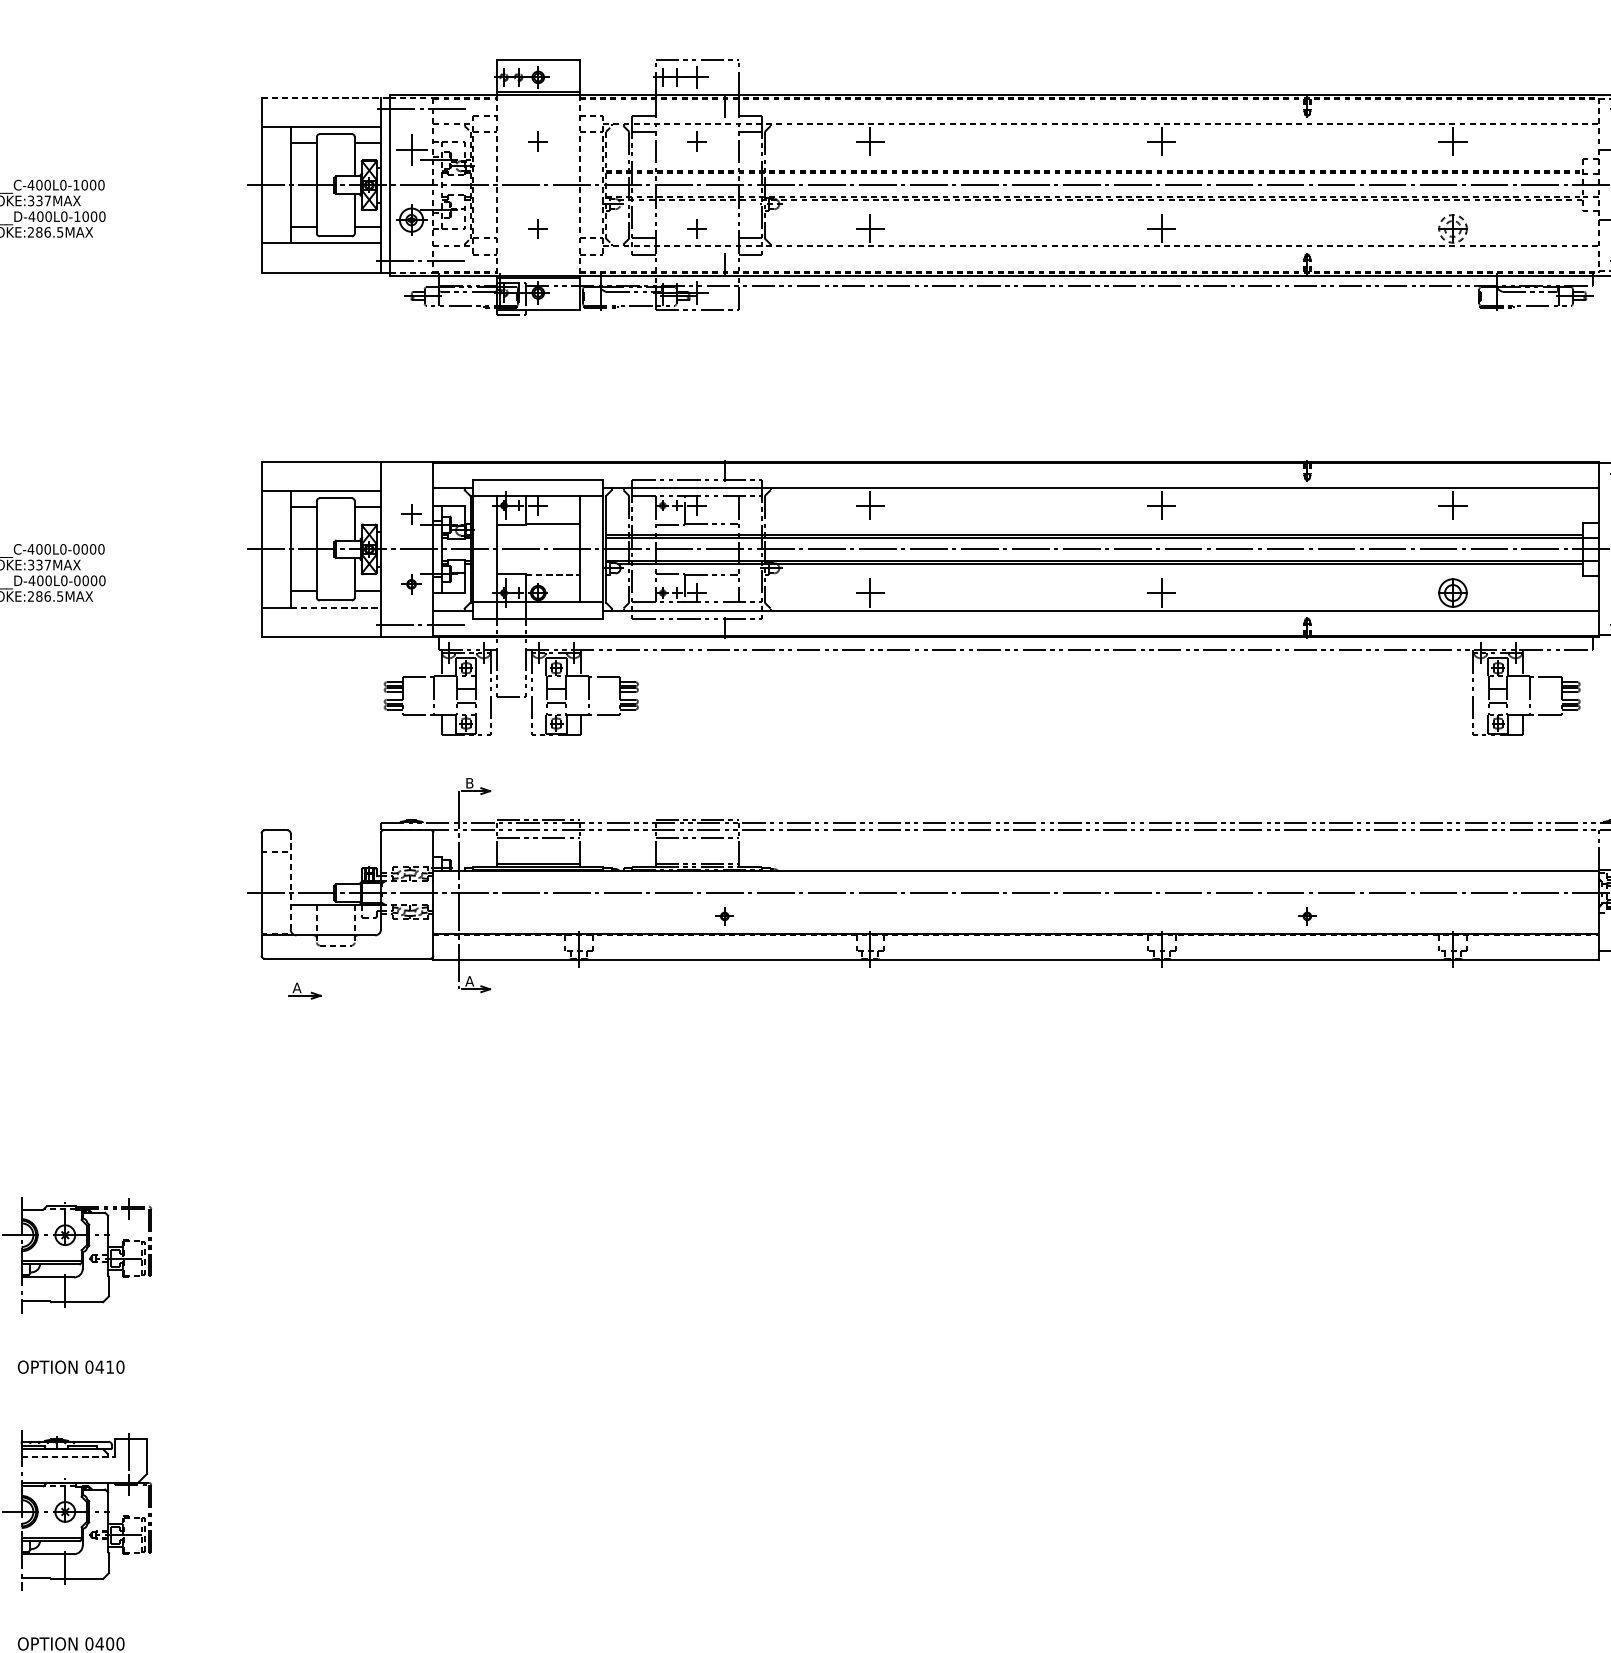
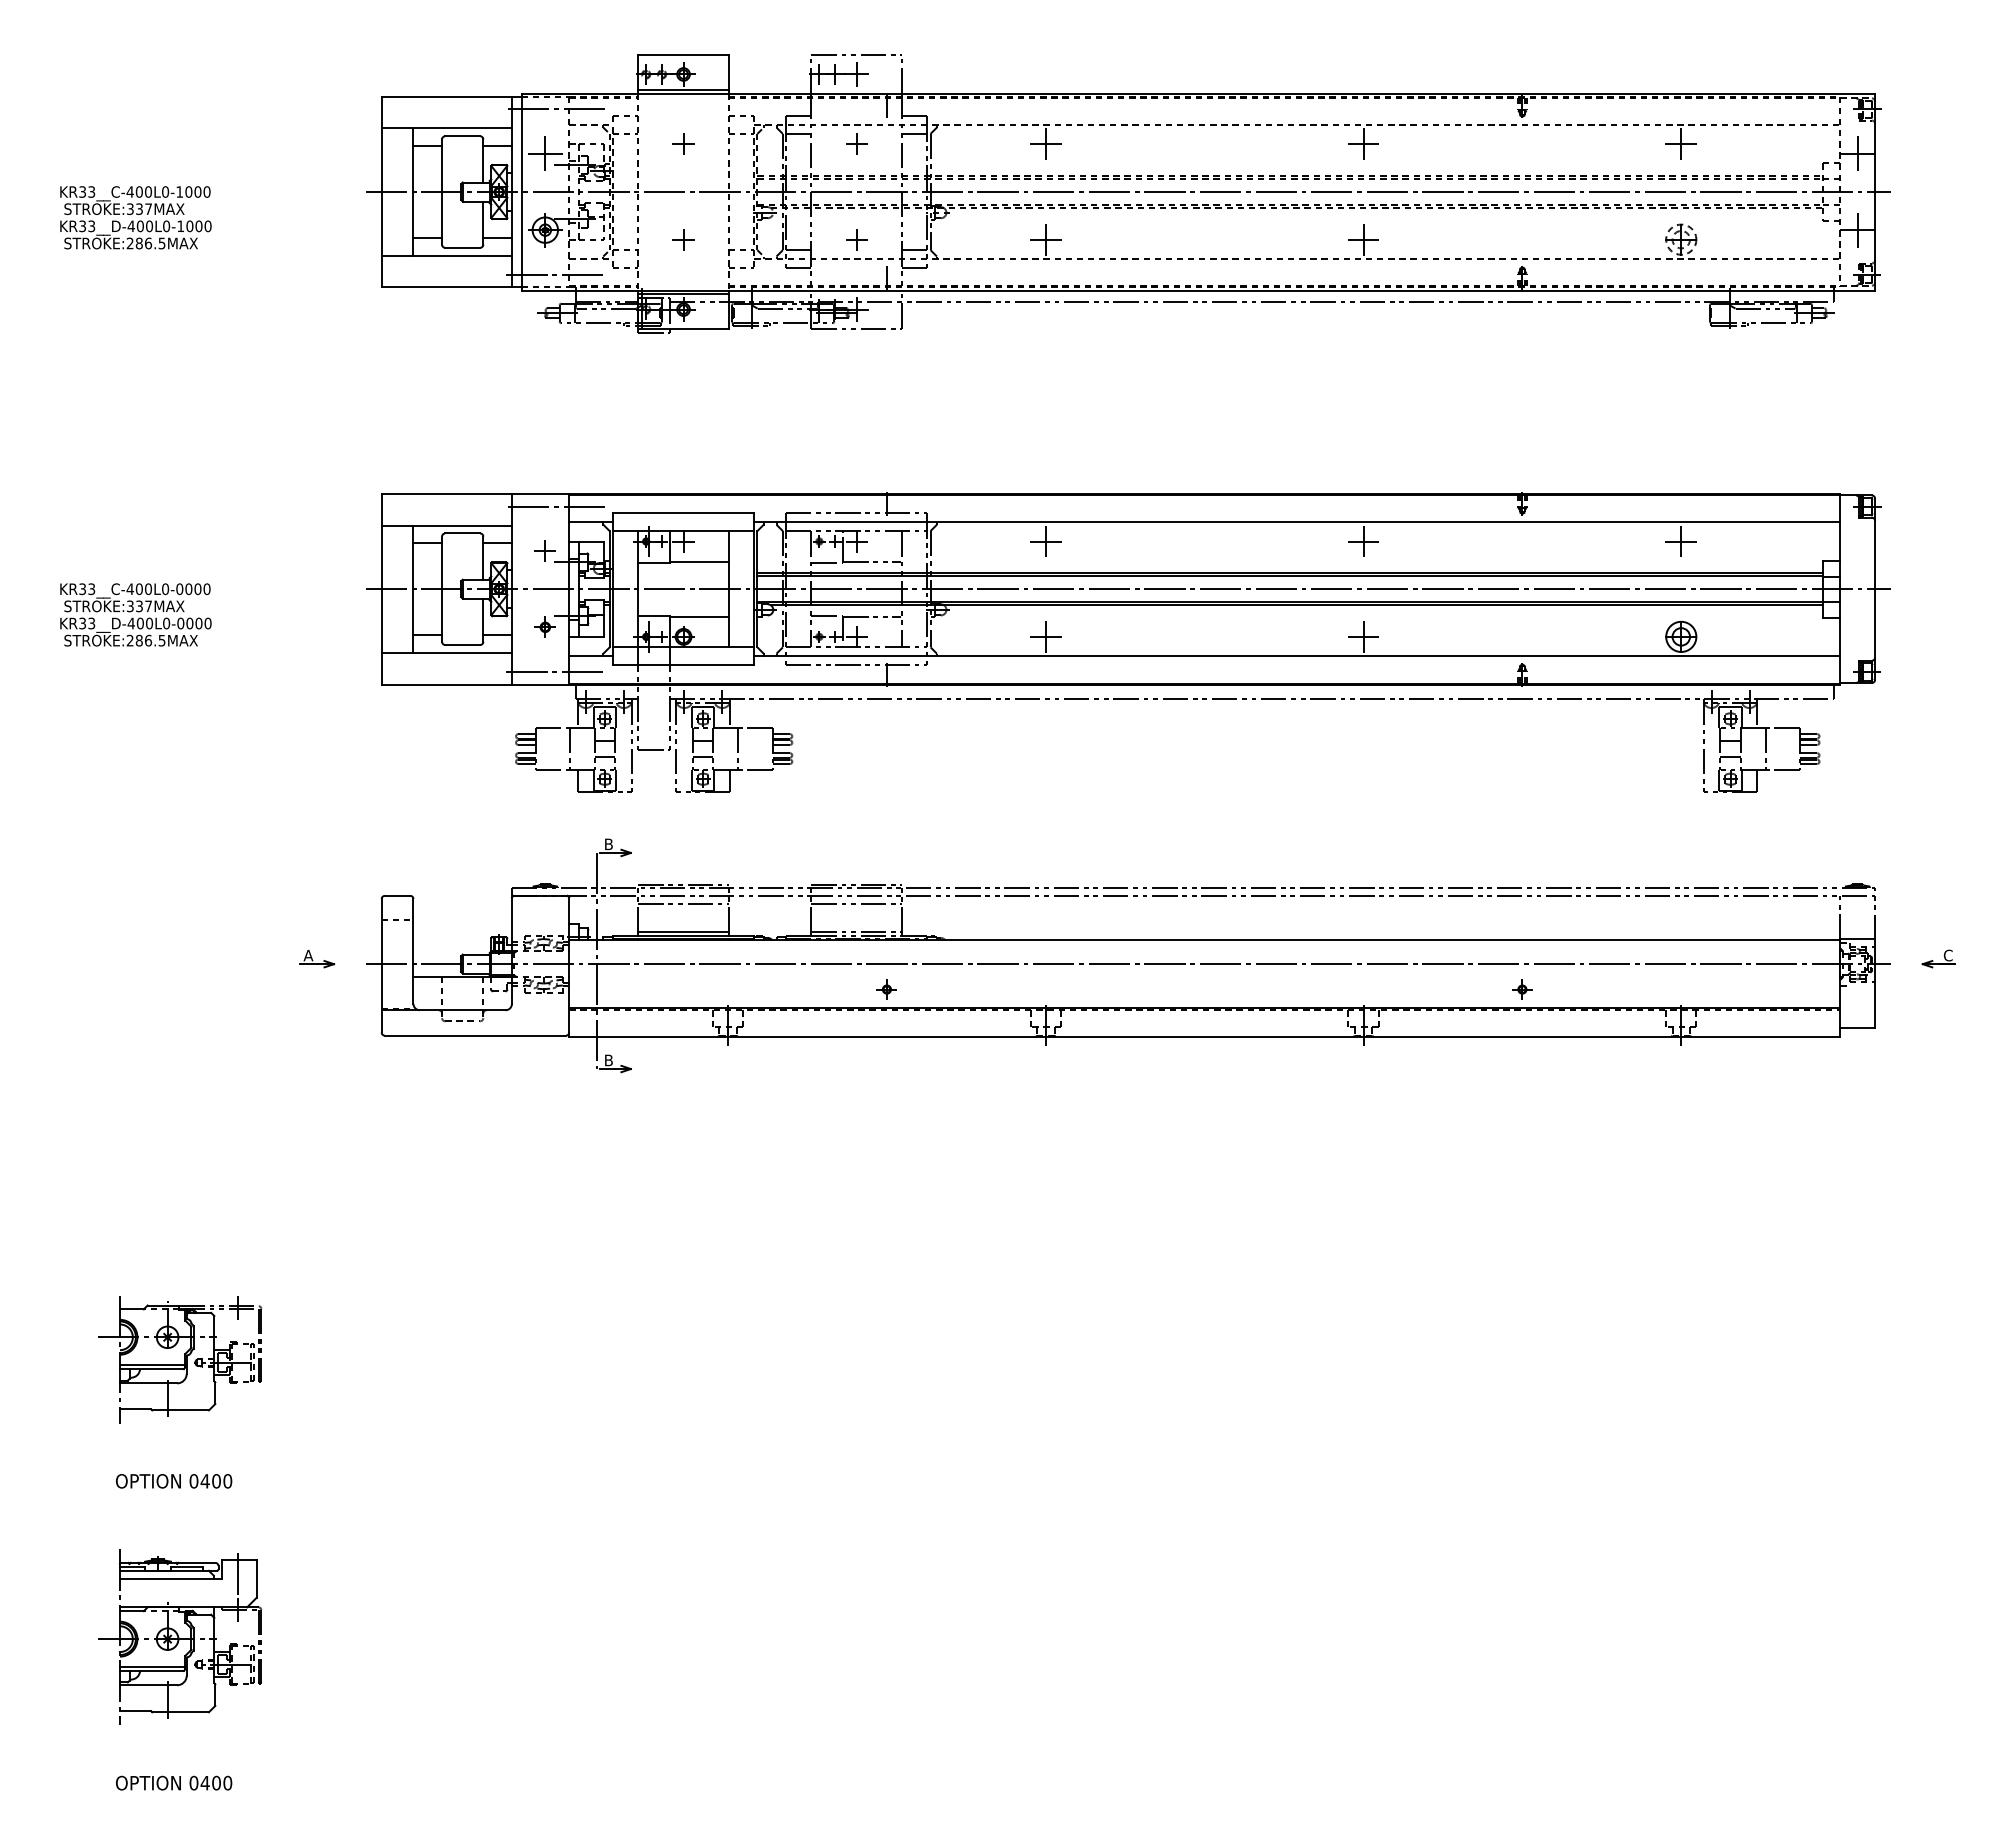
line: (325, 97) -> (451, 96), dashed -> solid
line: (421, 473) -> (556, 506), added
line: (552, 574) -> (699, 616), dashed -> solid
line: (336, 607) -> (463, 652), dashed -> solid
line: (290, 881) -> (413, 951), dashed -> solid
text: (469, 981) -> (608, 1060), A -> B
part: (304, 990) -> (316, 958), moved
text: (110, 1367) -> (216, 1481), 0410 -> 0400
line: (67, 1456) -> (170, 1578), dashed -> solid

